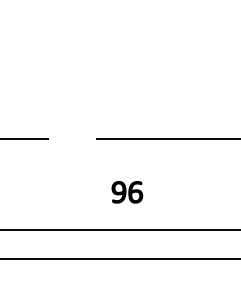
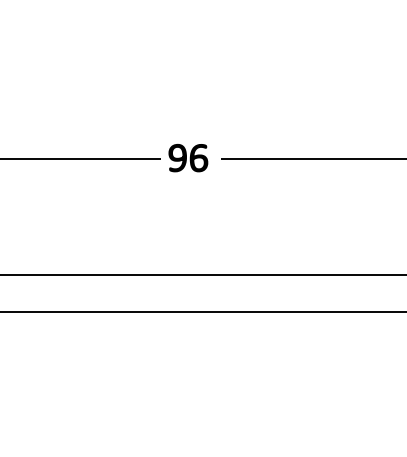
part: (127, 192) -> (188, 158), moved

